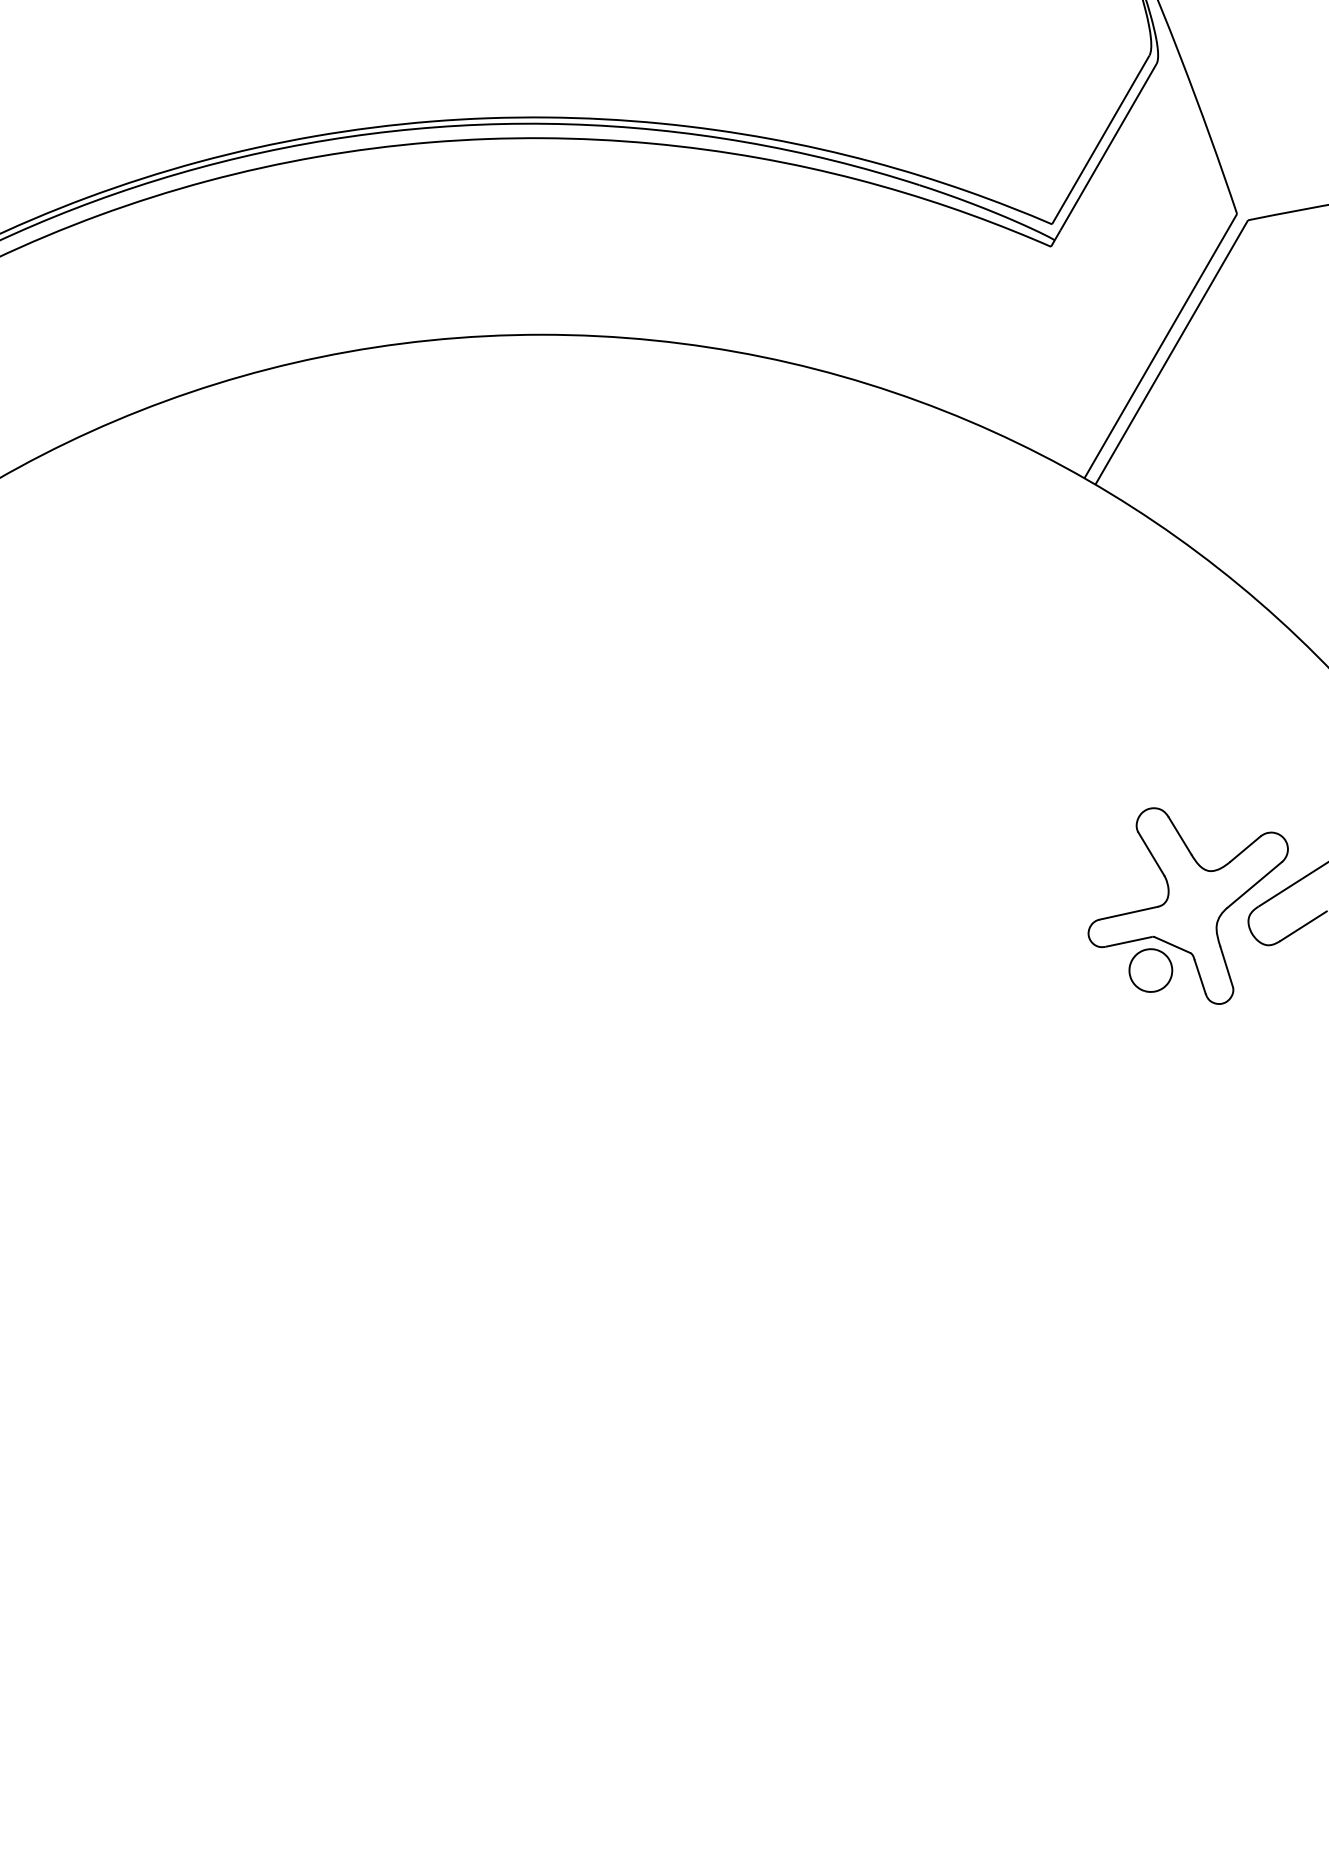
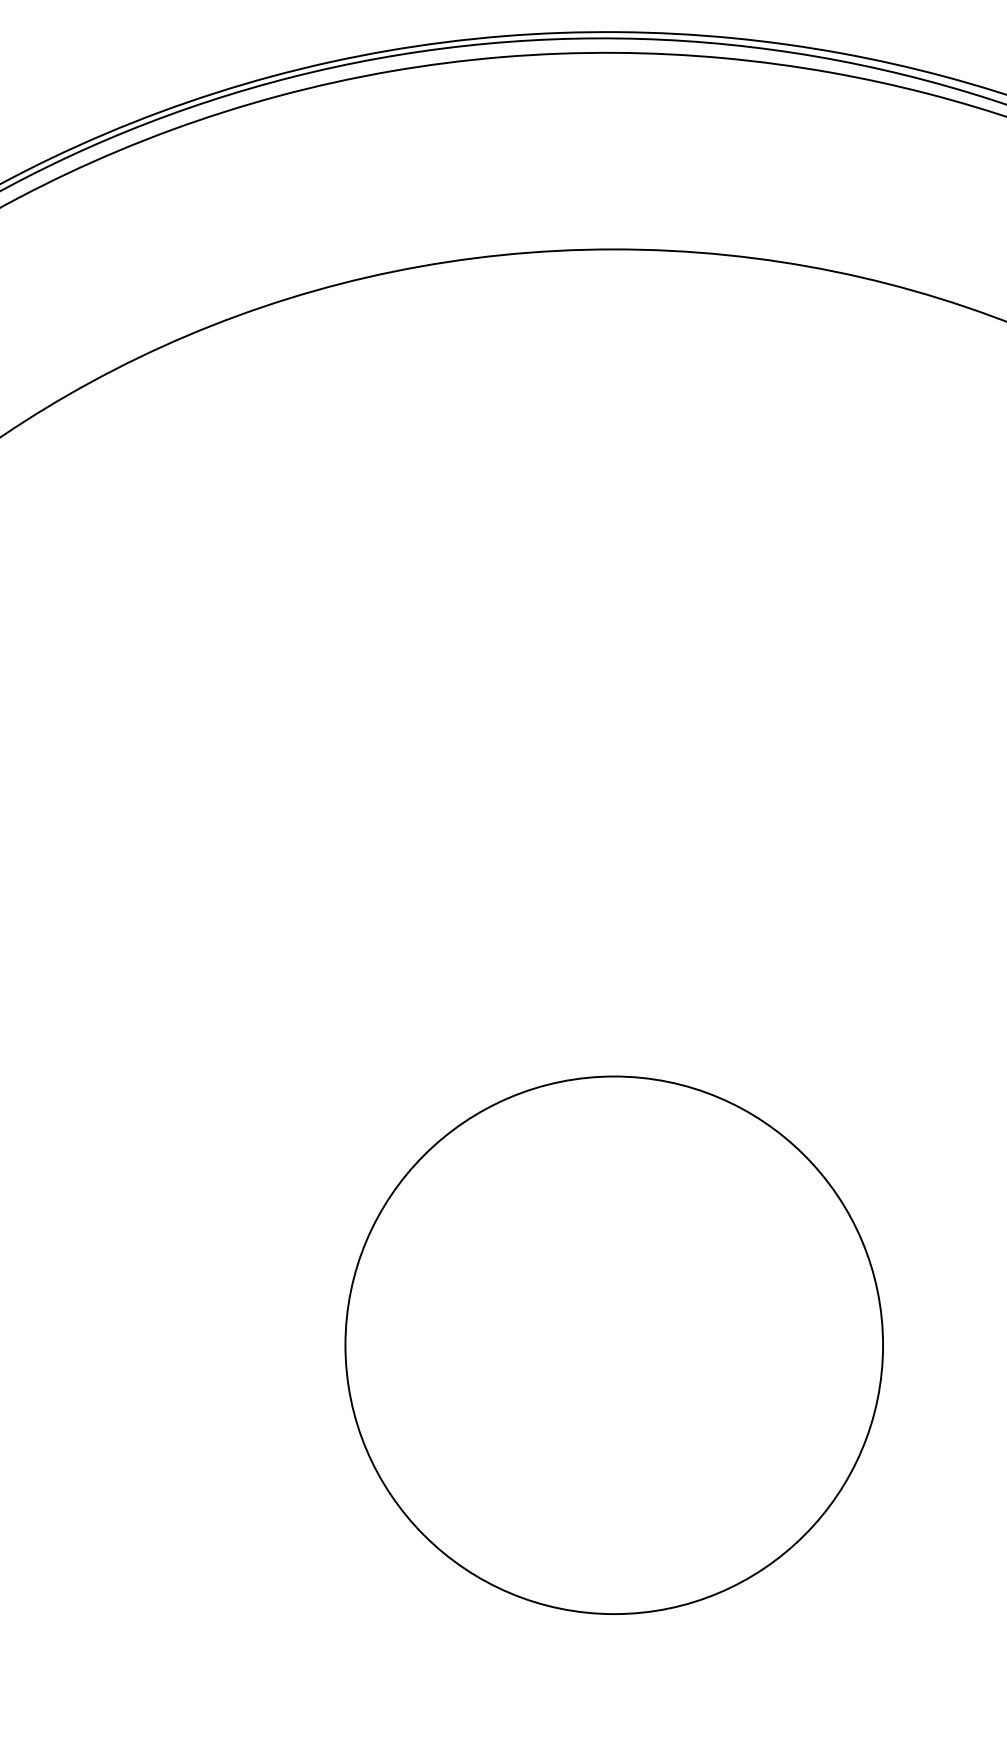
circle: (541, 1430) -> (613, 1345), added

